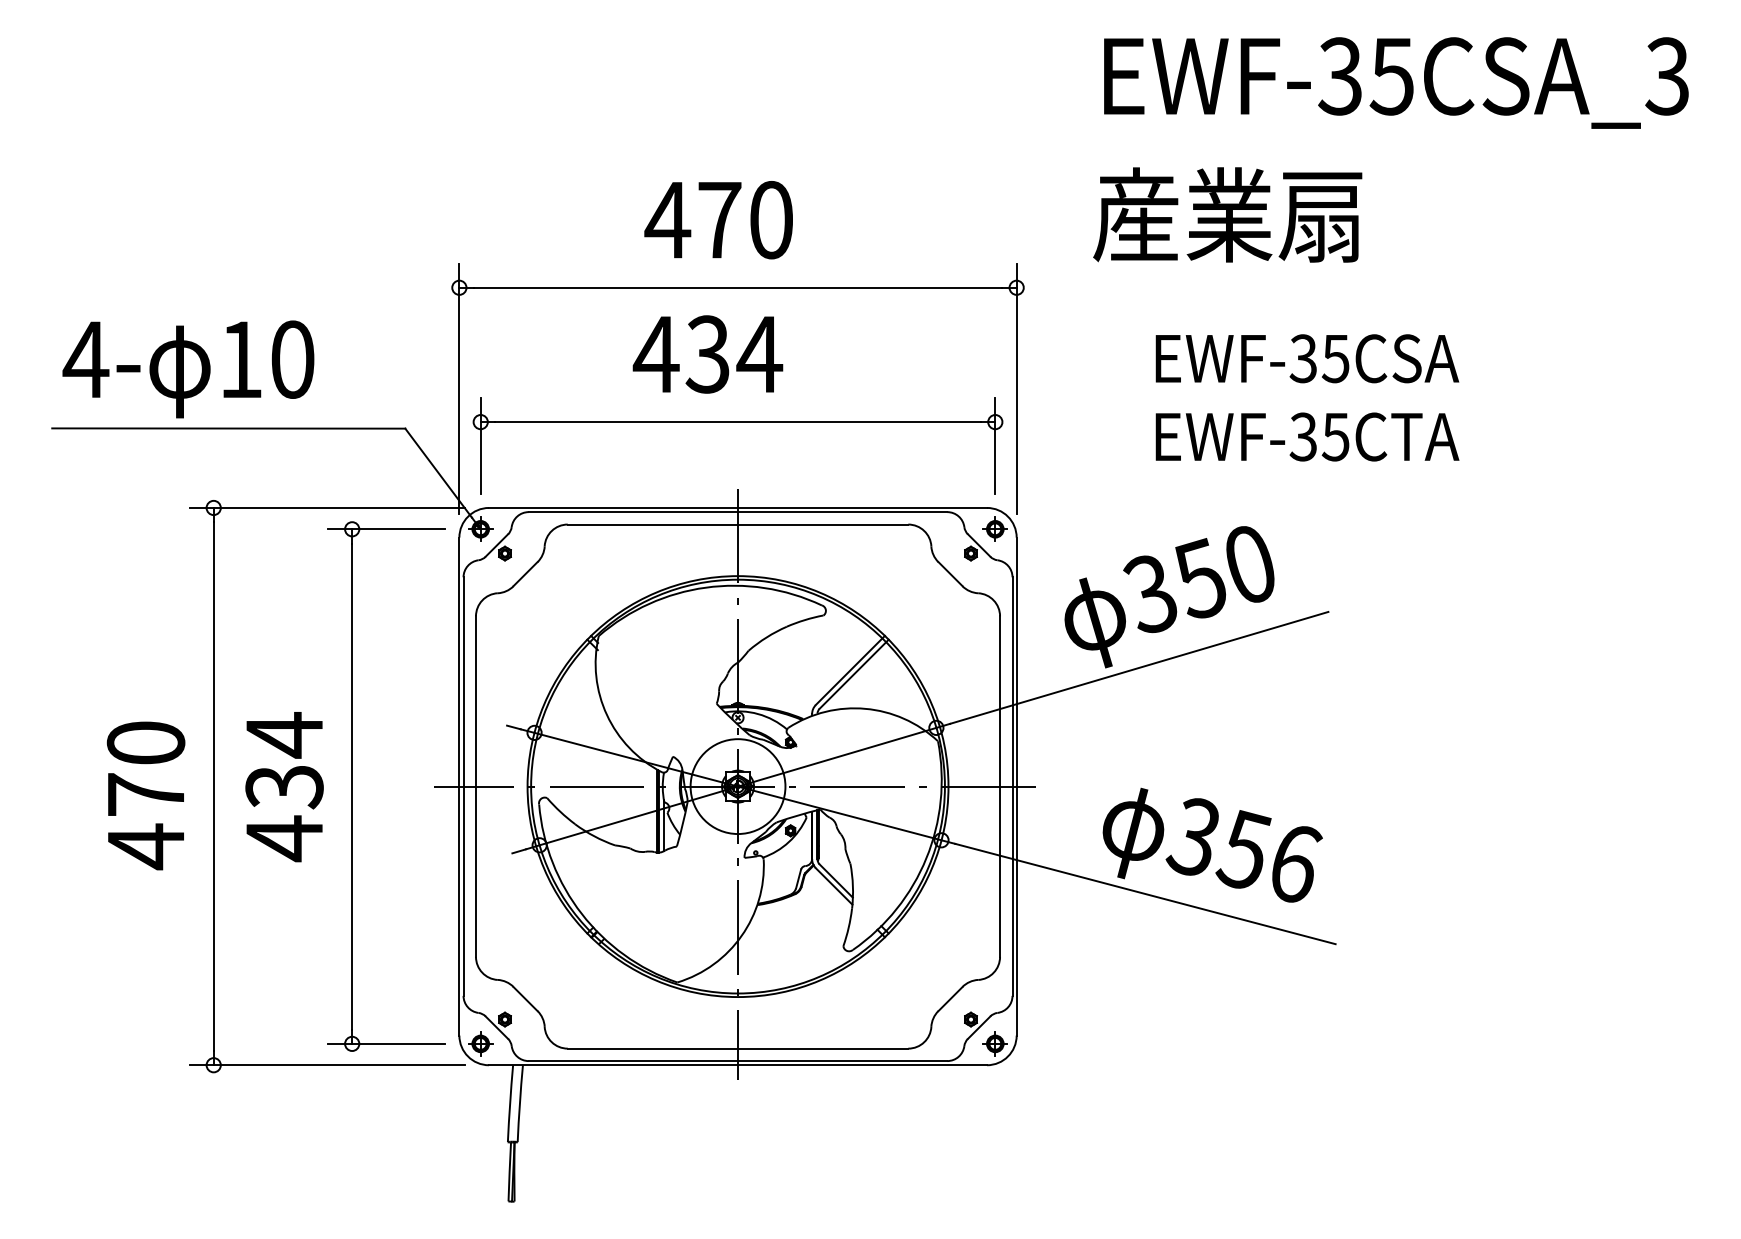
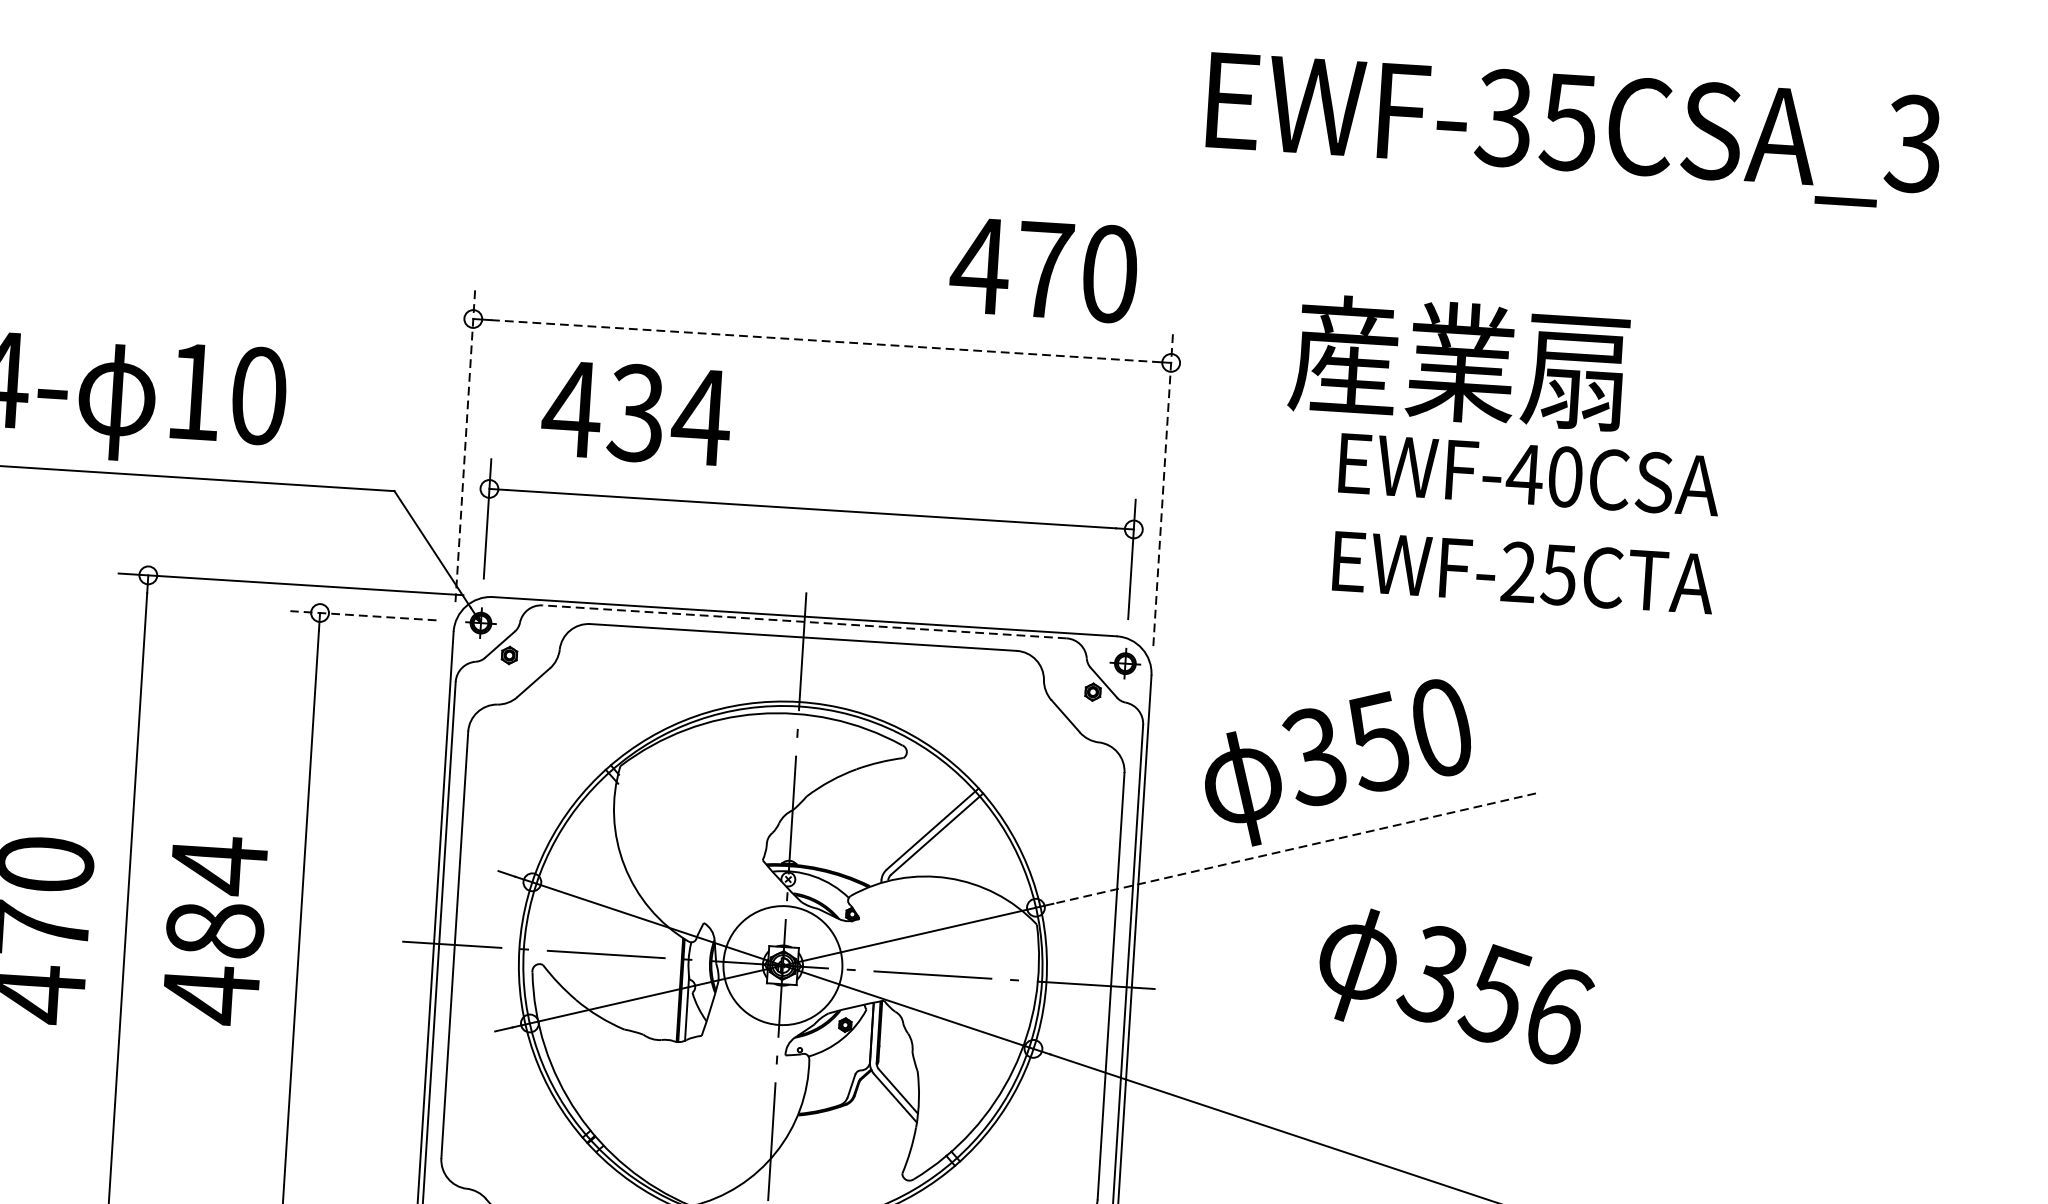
text: (1396, 82) -> (1574, 130), moved
text: (1227, 214) -> (1458, 361), moved
text: (718, 220) -> (1043, 270), moved
line: (738, 287) -> (822, 340), solid -> dashed
text: (707, 354) -> (635, 413), moved
text: (1318, 358) -> (1543, 475), EWF-35CSA -> EWF-40CSA
line: (459, 388) -> (465, 445), solid -> dashed
line: (1016, 388) -> (1162, 489), solid -> dashed
text: (1303, 437) -> (1518, 573), EWF-35CTA -> EWF-25CTA
line: (737, 512) -> (803, 622), solid -> dashed
line: (386, 529) -> (362, 615), solid -> dashed
line: (1138, 668) -> (1293, 849), solid -> dashed
text: (284, 787) -> (214, 931), 434 -> 484
text: (1212, 844) -> (1456, 985), moved

